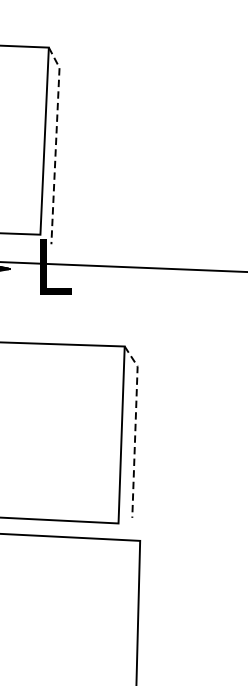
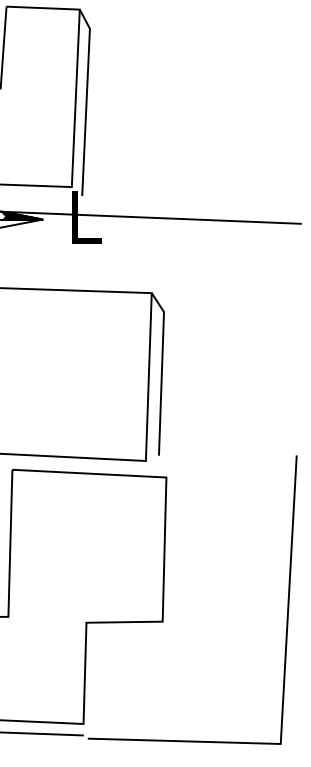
line: (55, 144) -> (86, 101), dashed -> solid
line: (134, 429) -> (161, 371), dashed -> solid

